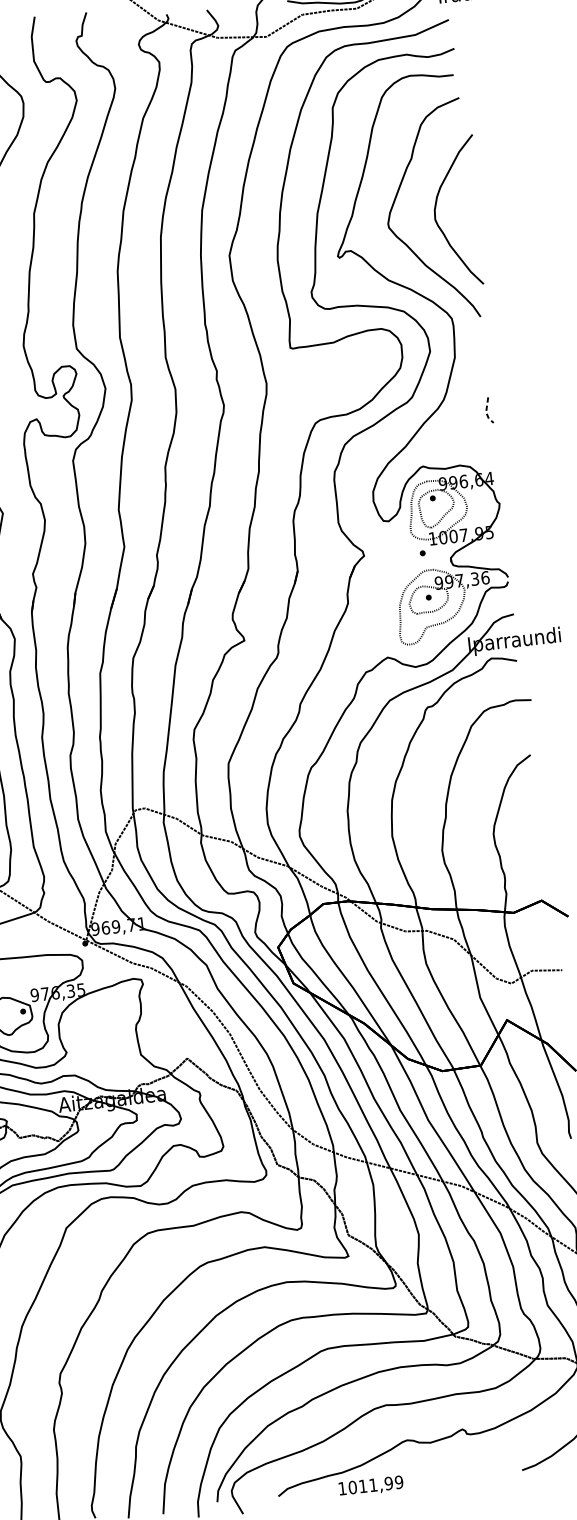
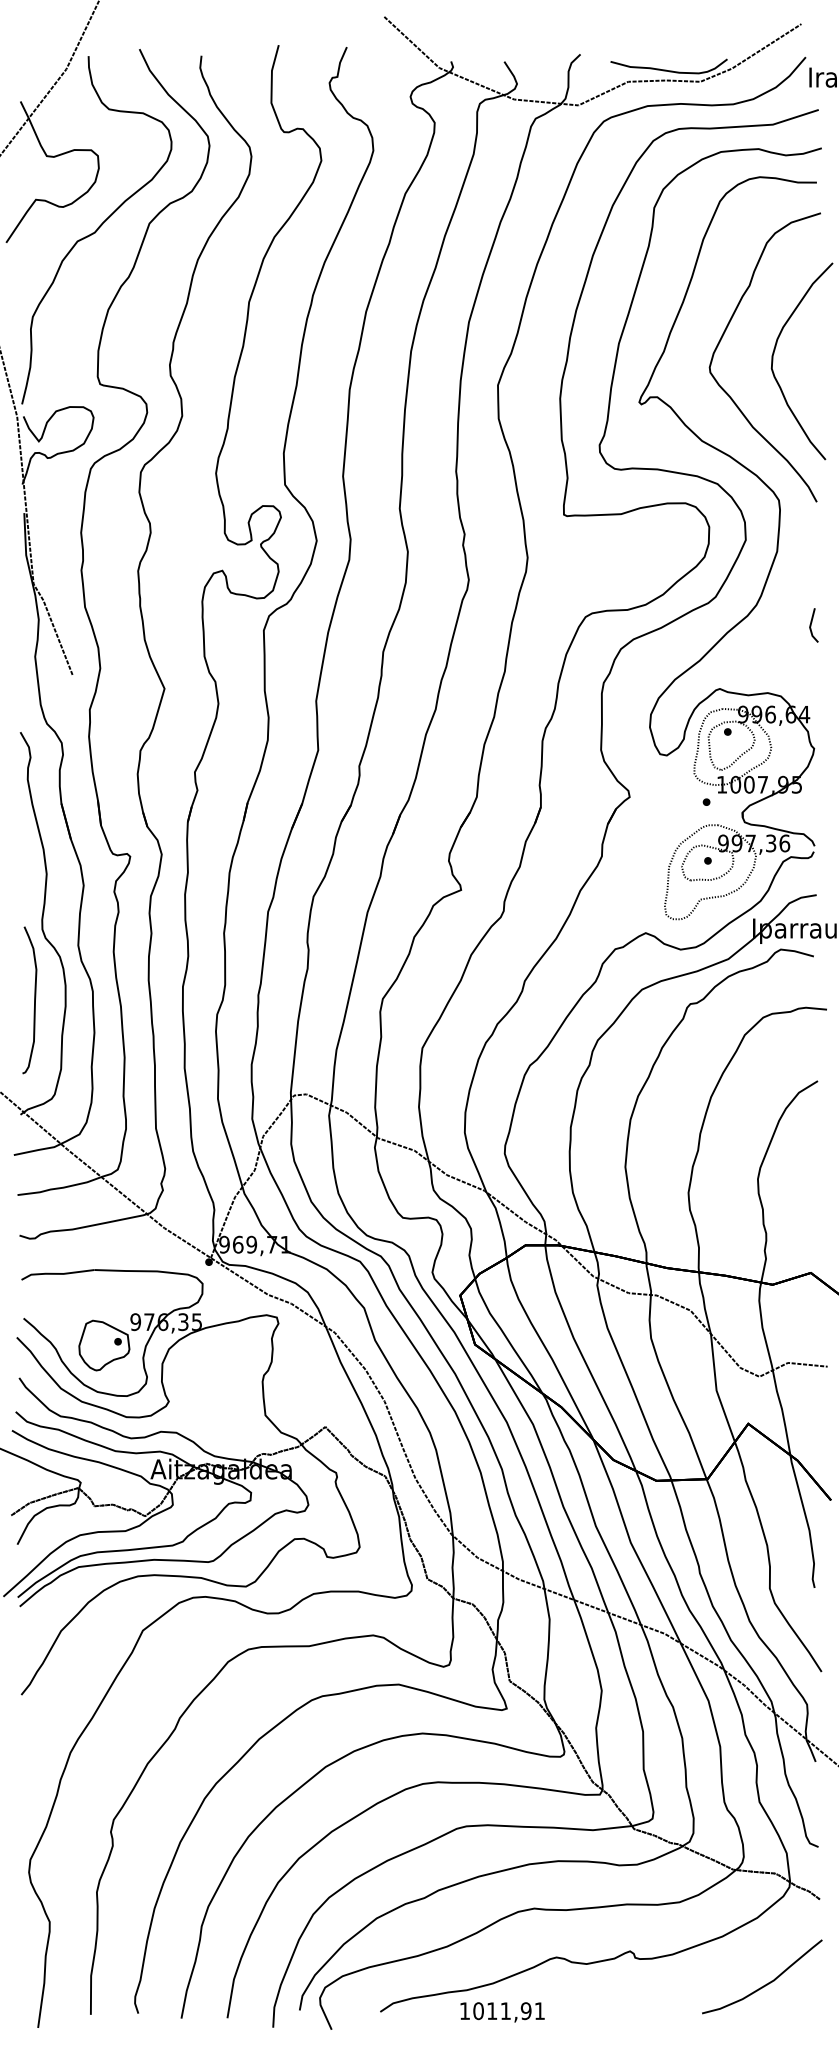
line: (486, 412) -> (810, 627), dashed -> solid
text: (398, 1482) -> (539, 2011), 1011,99 -> 1011,91

